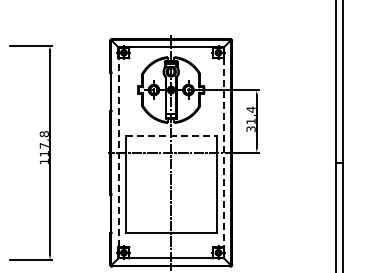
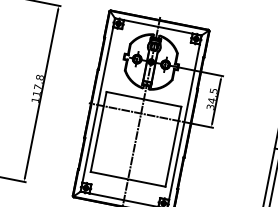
text: (250, 115) -> (212, 95), 31,4 -> 34,5
line: (171, 135) -> (144, 99), dashed -> solid
line: (118, 152) -> (97, 104), dashed -> solid
line: (223, 152) -> (184, 121), dashed -> solid

